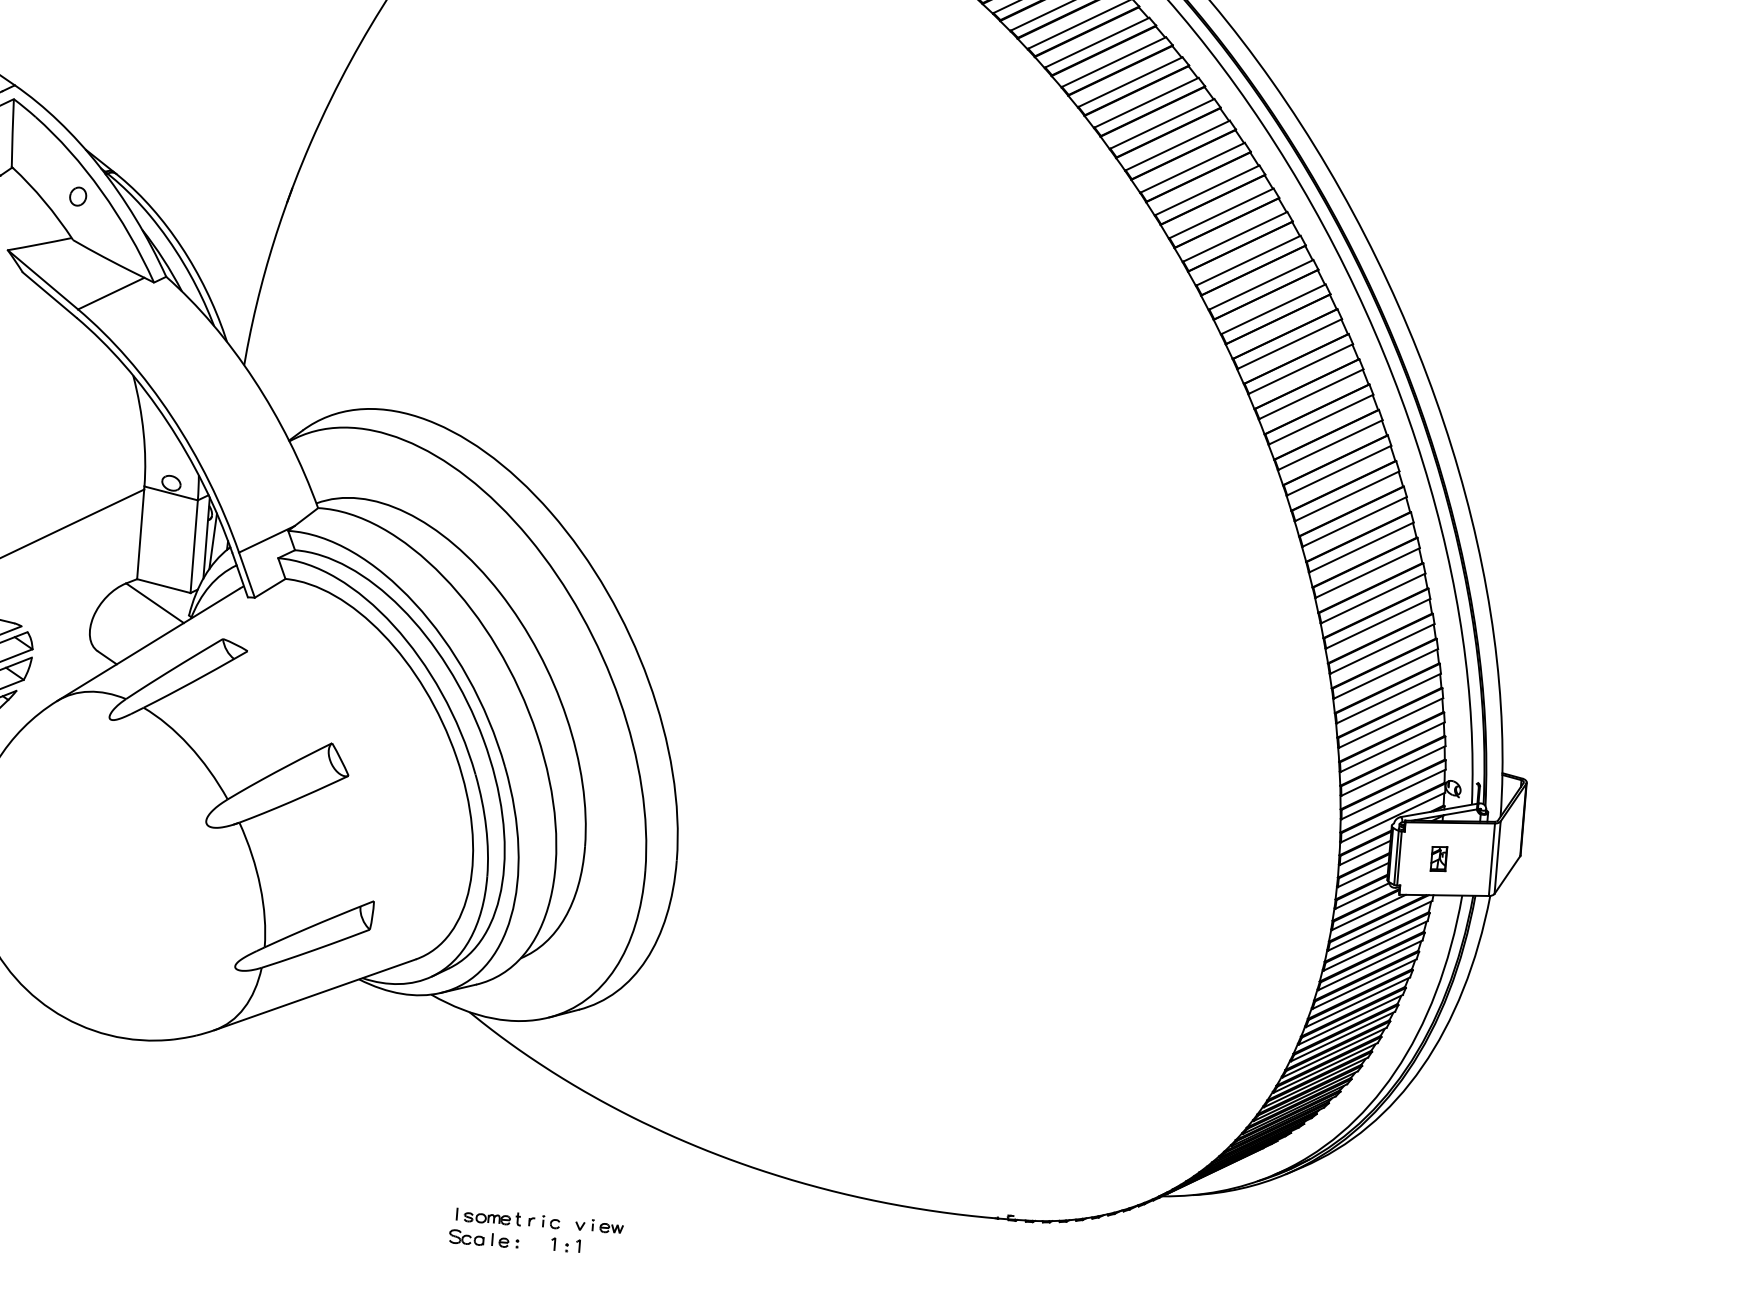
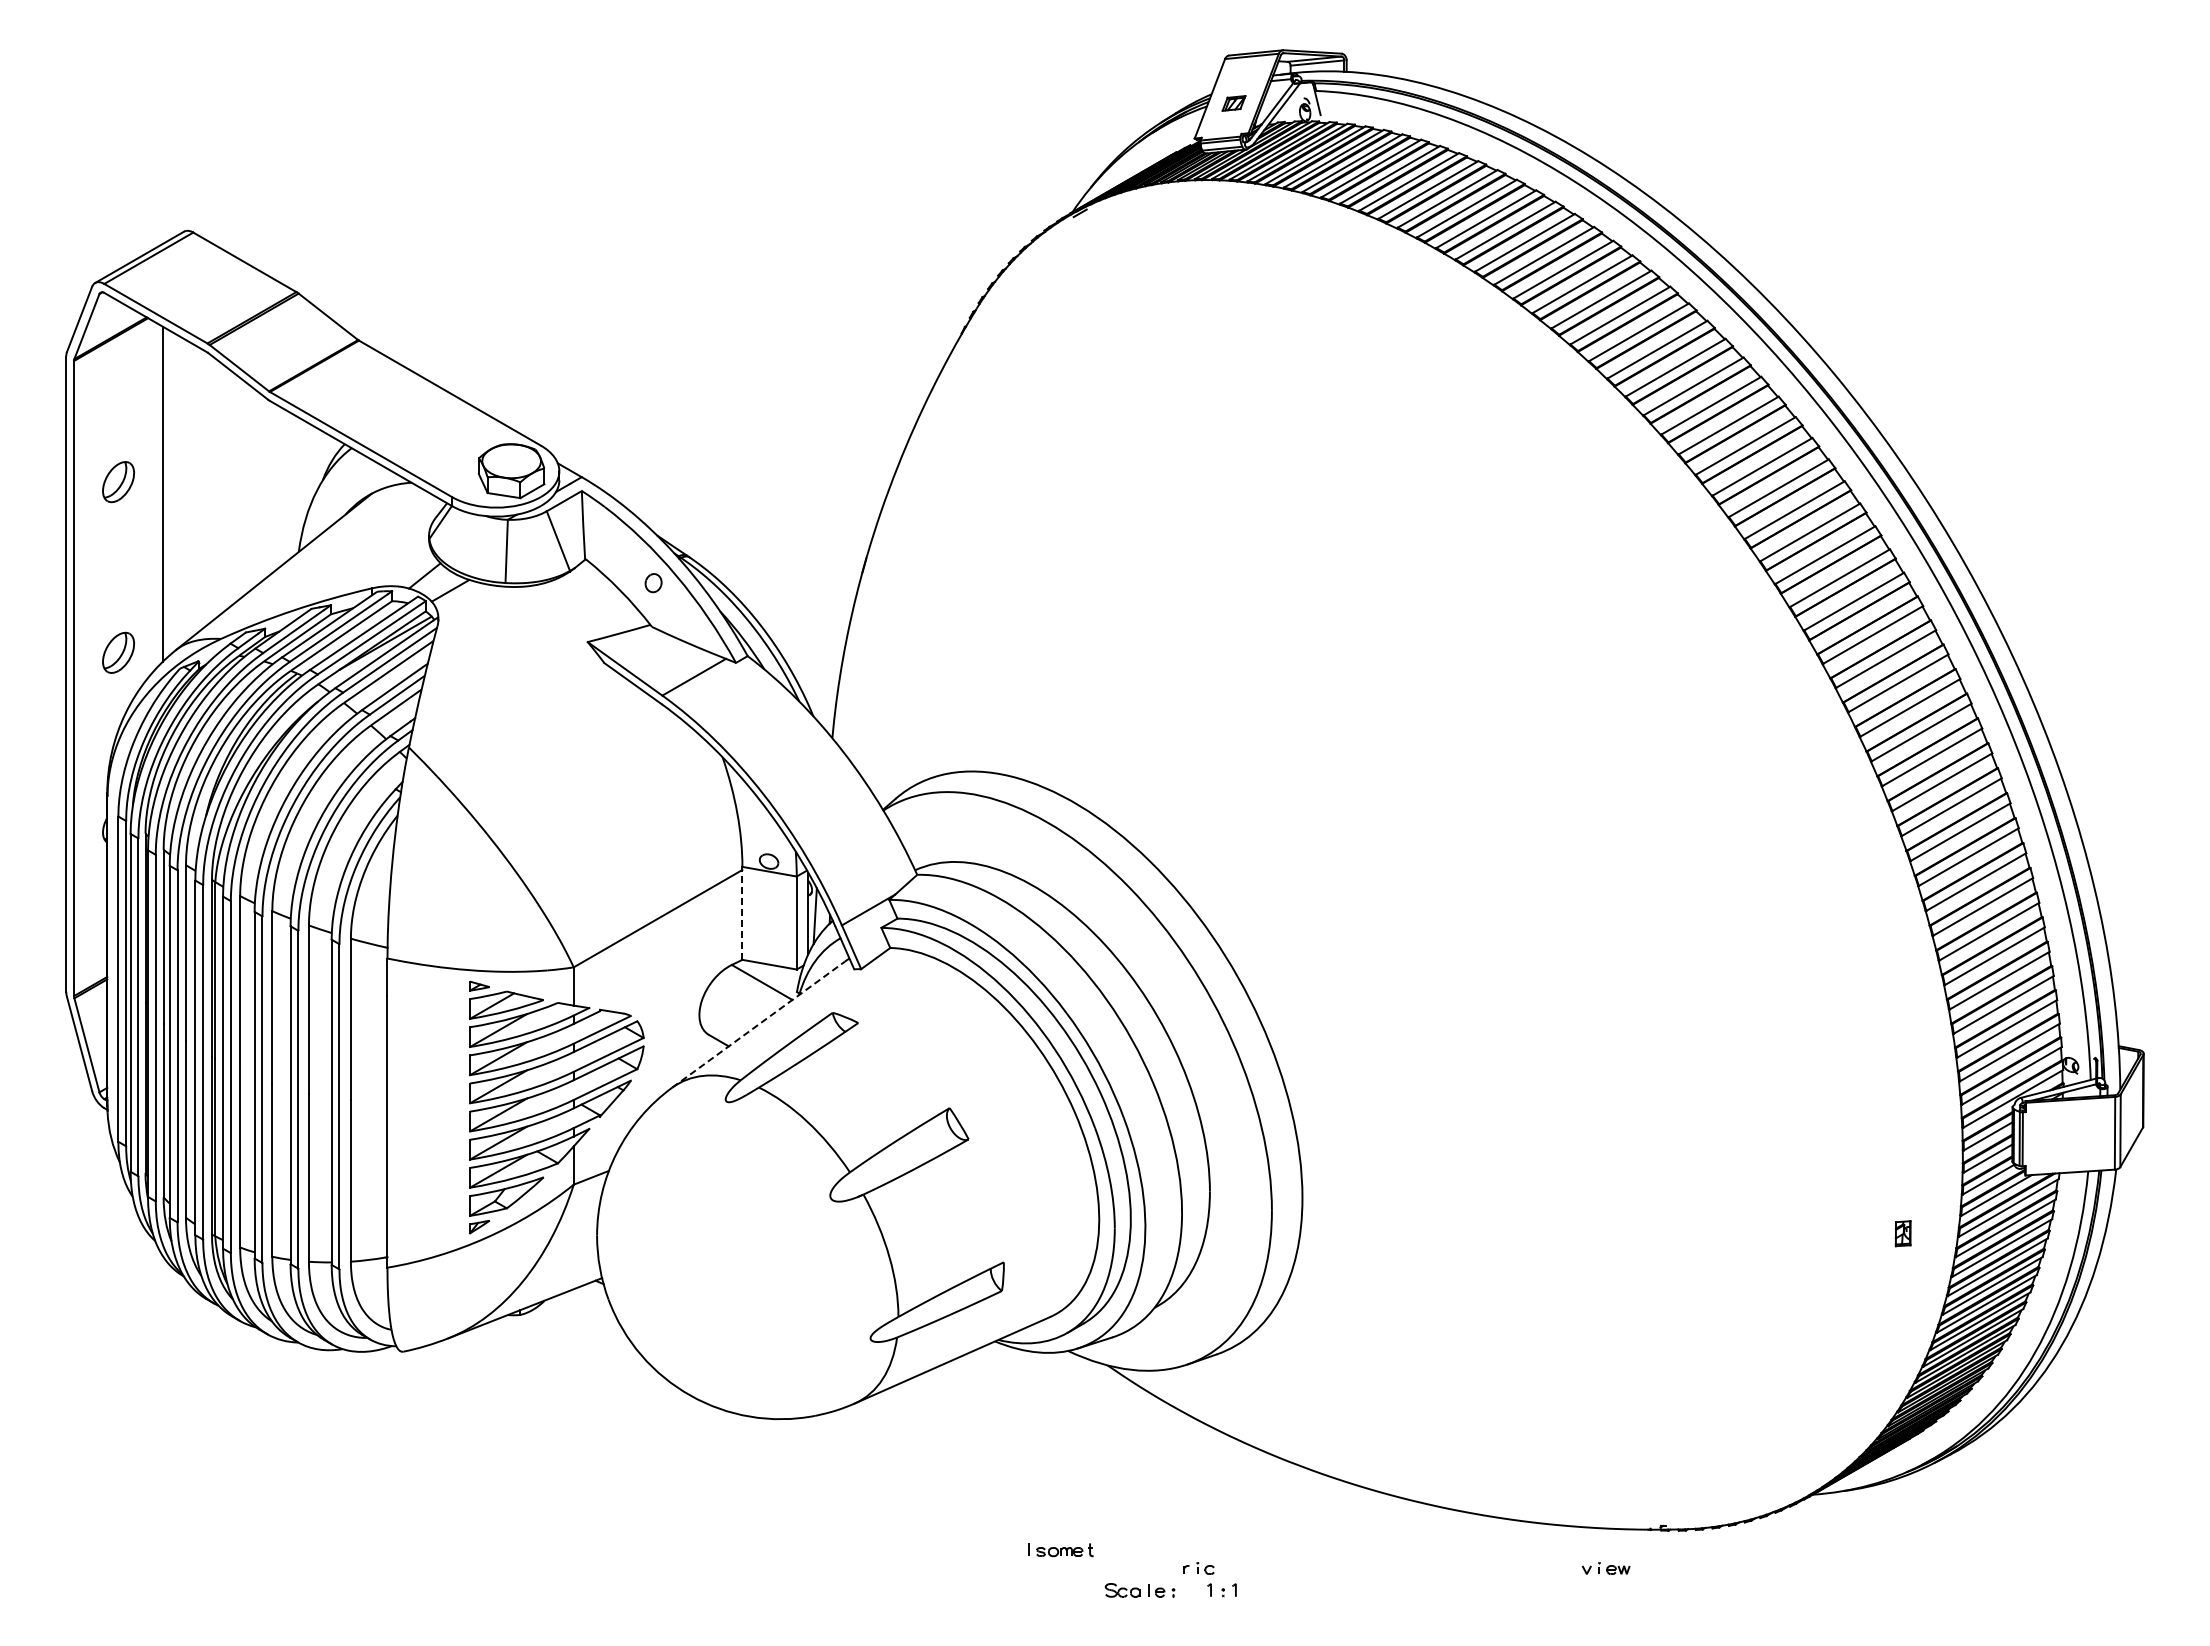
line: (140, 533) -> (742, 914), solid -> dashed
line: (148, 644) -> (758, 1024), solid -> dashed
part: (1438, 858) -> (1902, 1233), moved
part: (488, 1217) -> (1060, 1550), moved
part: (598, 1226) -> (1605, 1568), moved

